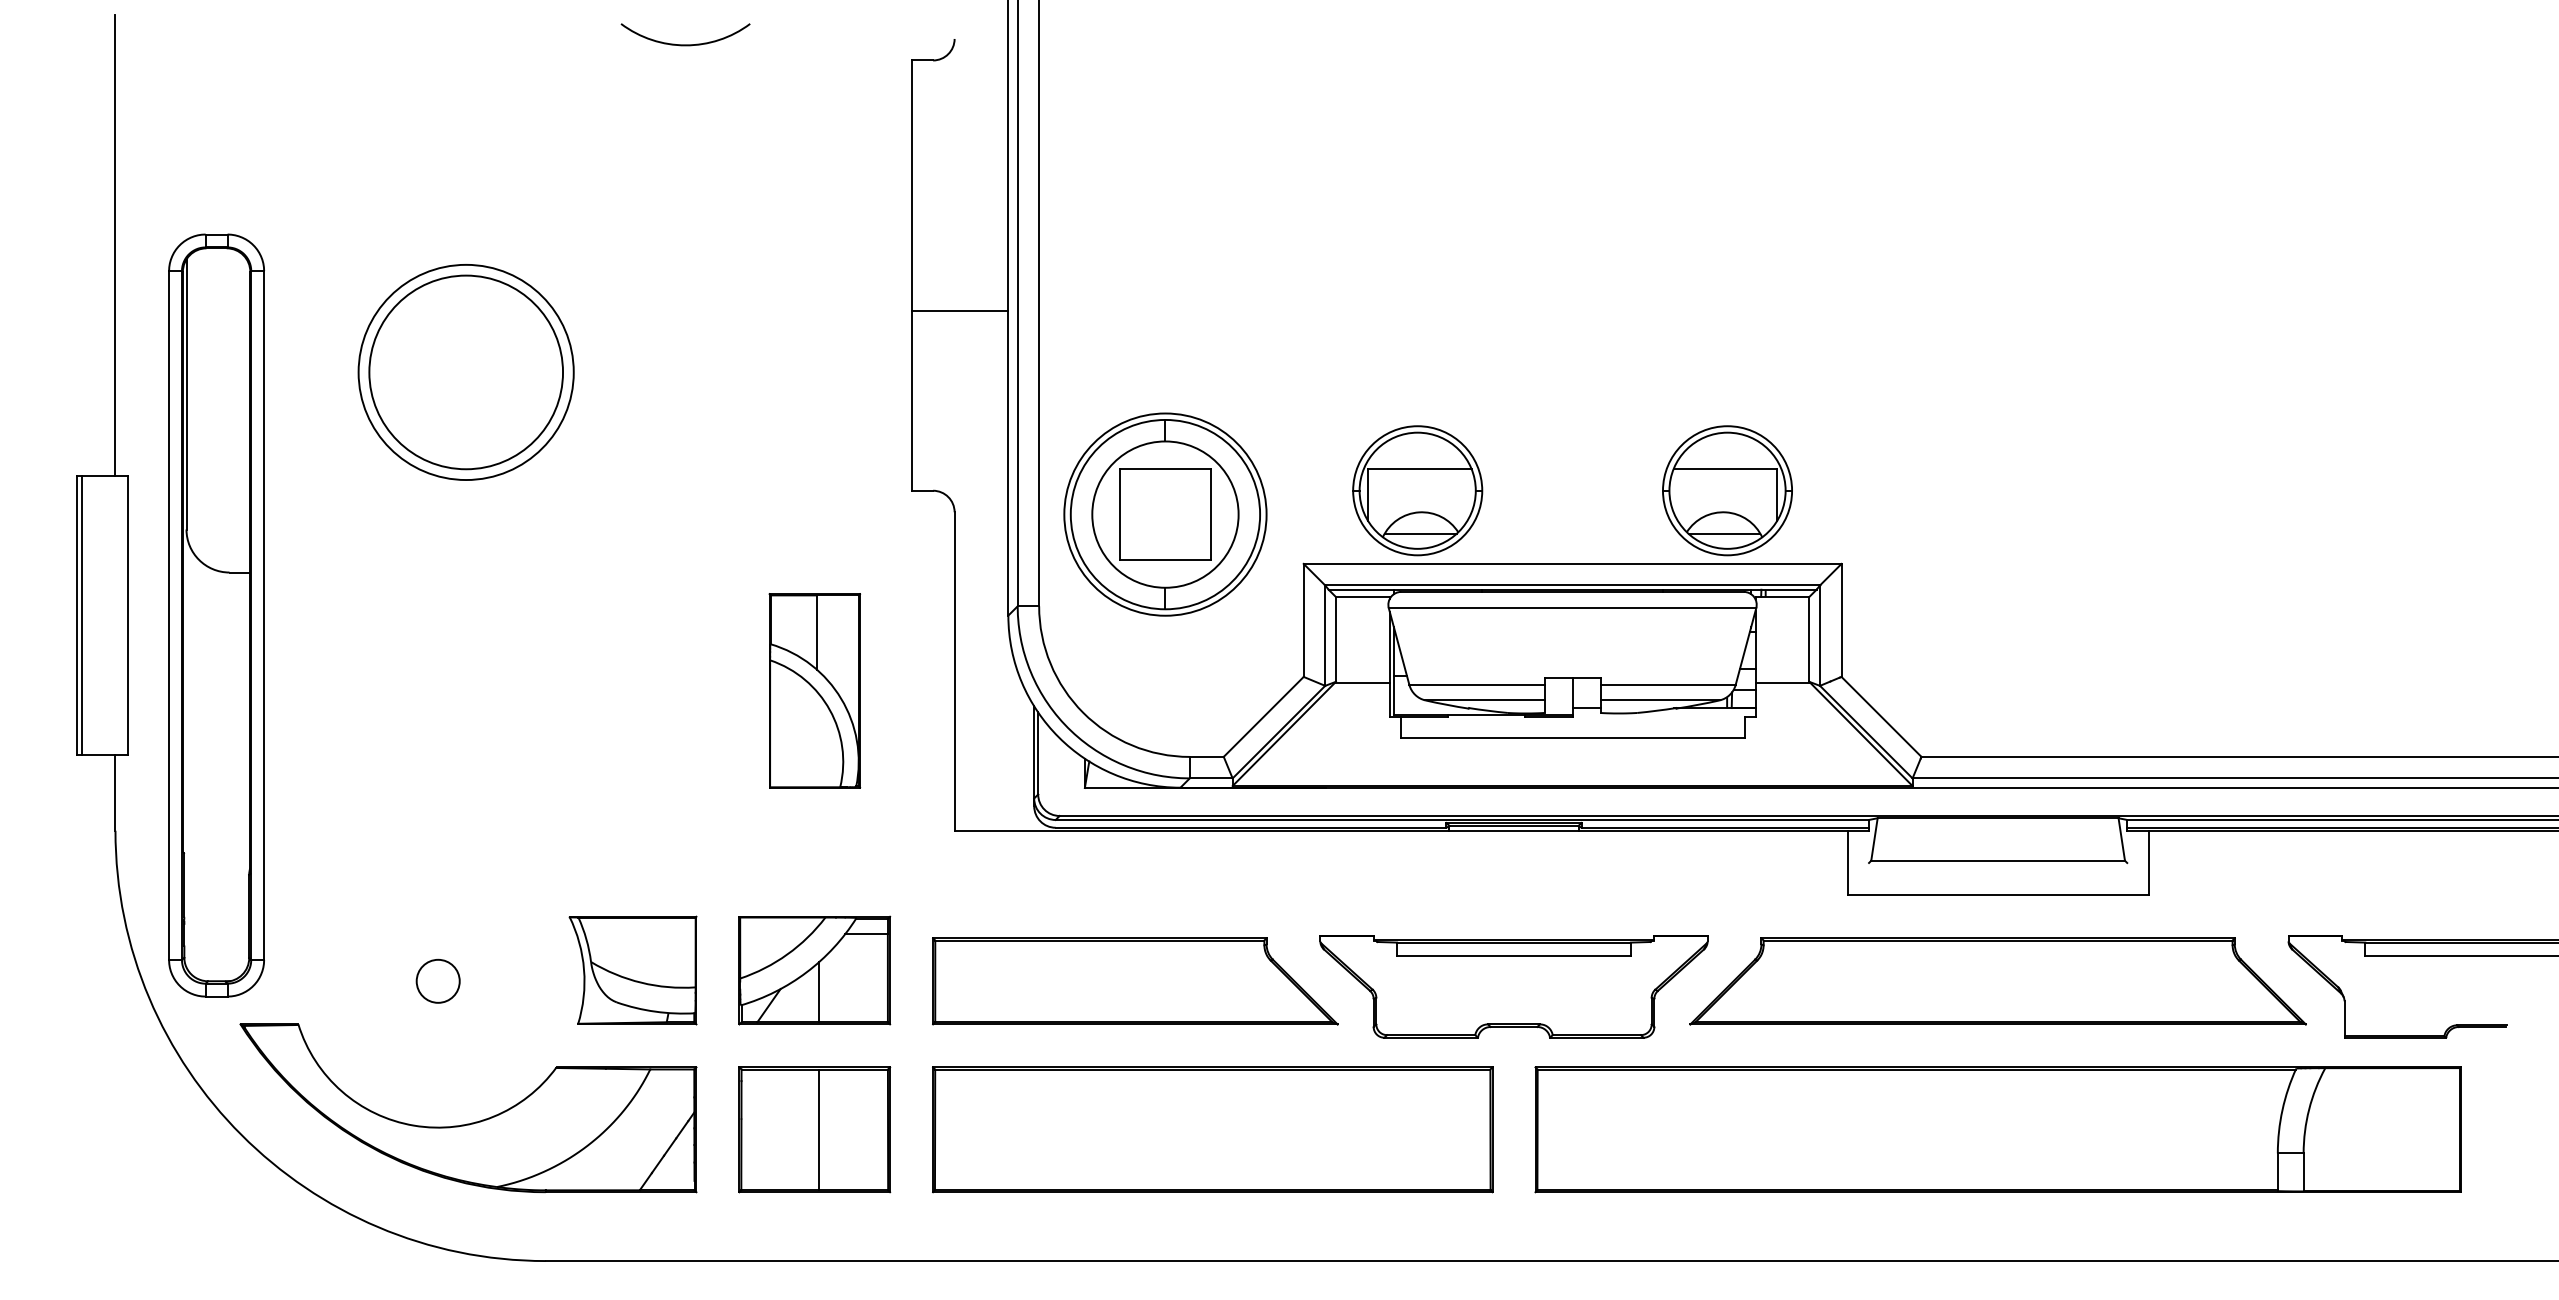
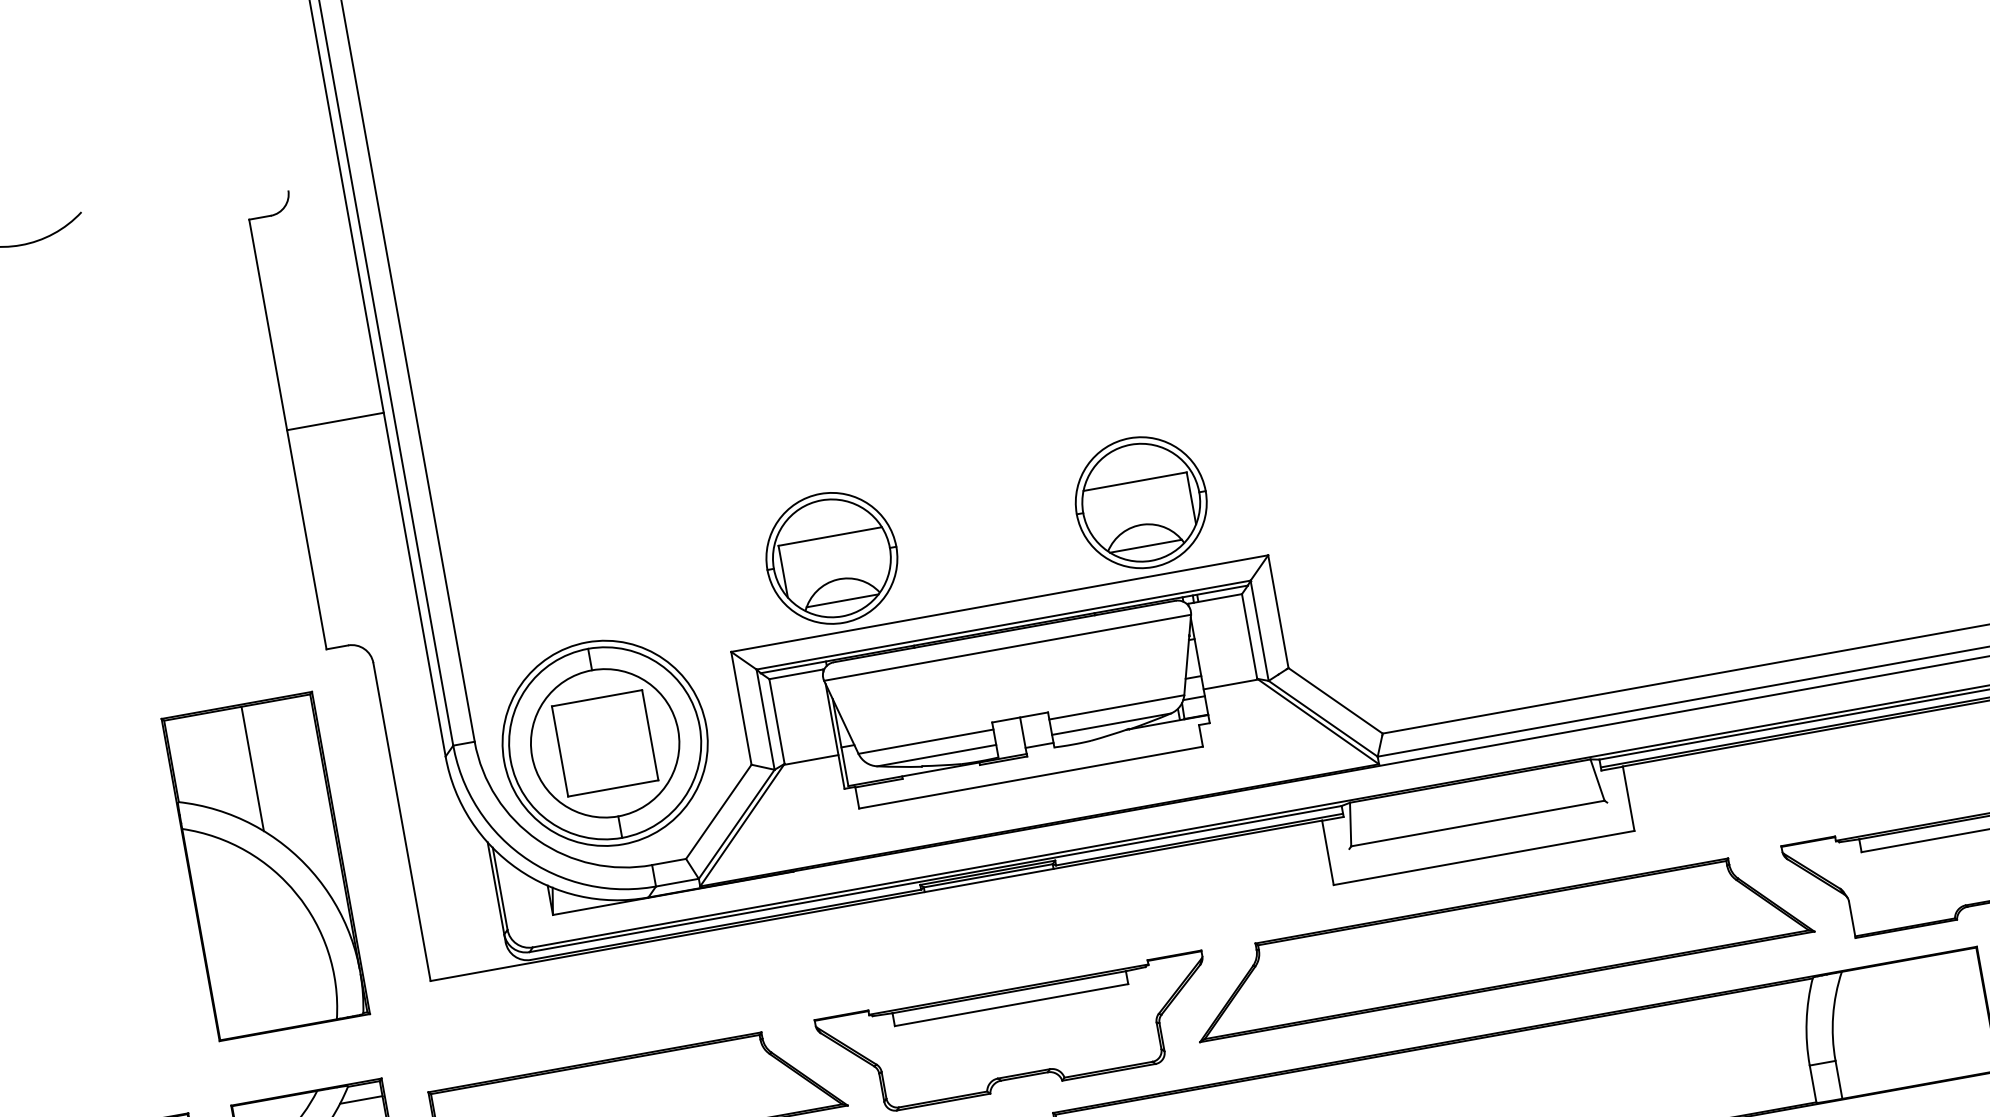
line: (959, 311) -> (335, 421), moved
part: (1165, 514) -> (605, 743), moved
part: (814, 690) -> (265, 866), size x1.67

